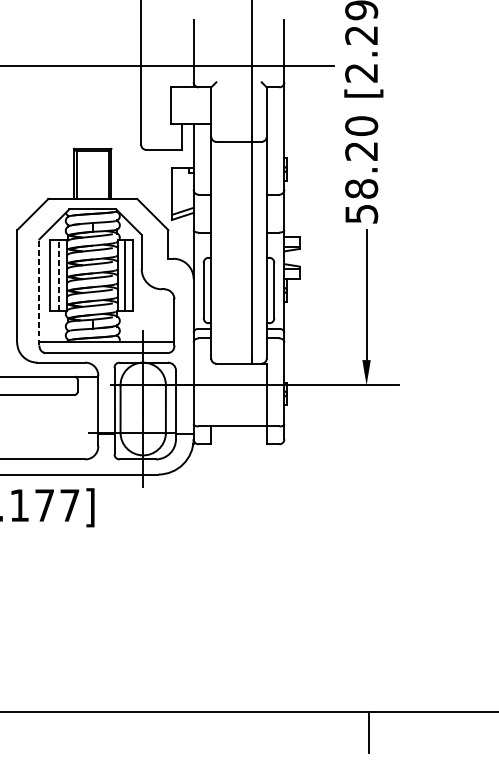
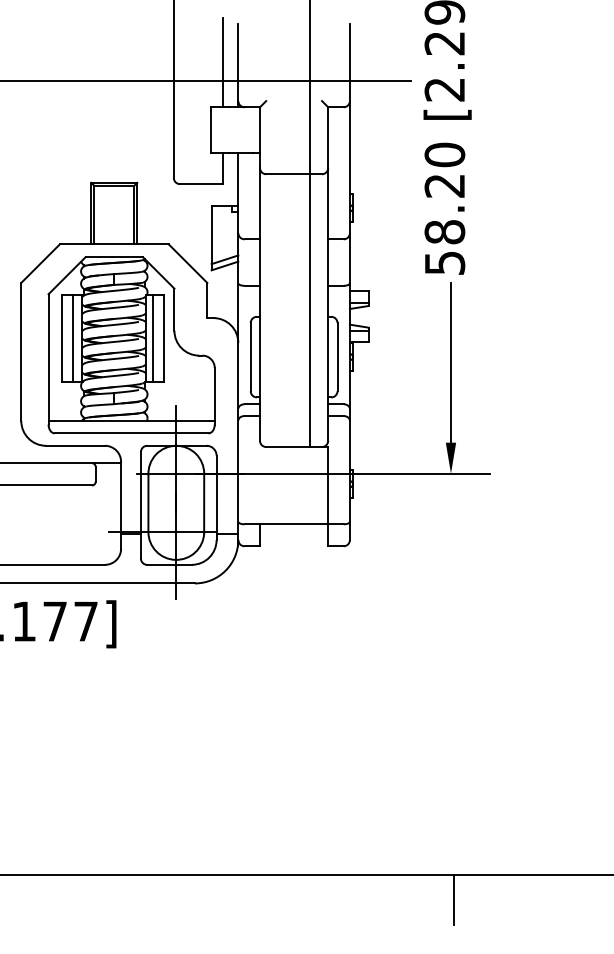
line: (181, 50) -> (223, 62), added
line: (58, 275) -> (72, 338), dashed -> solid
line: (39, 291) -> (48, 358), dashed -> solid

